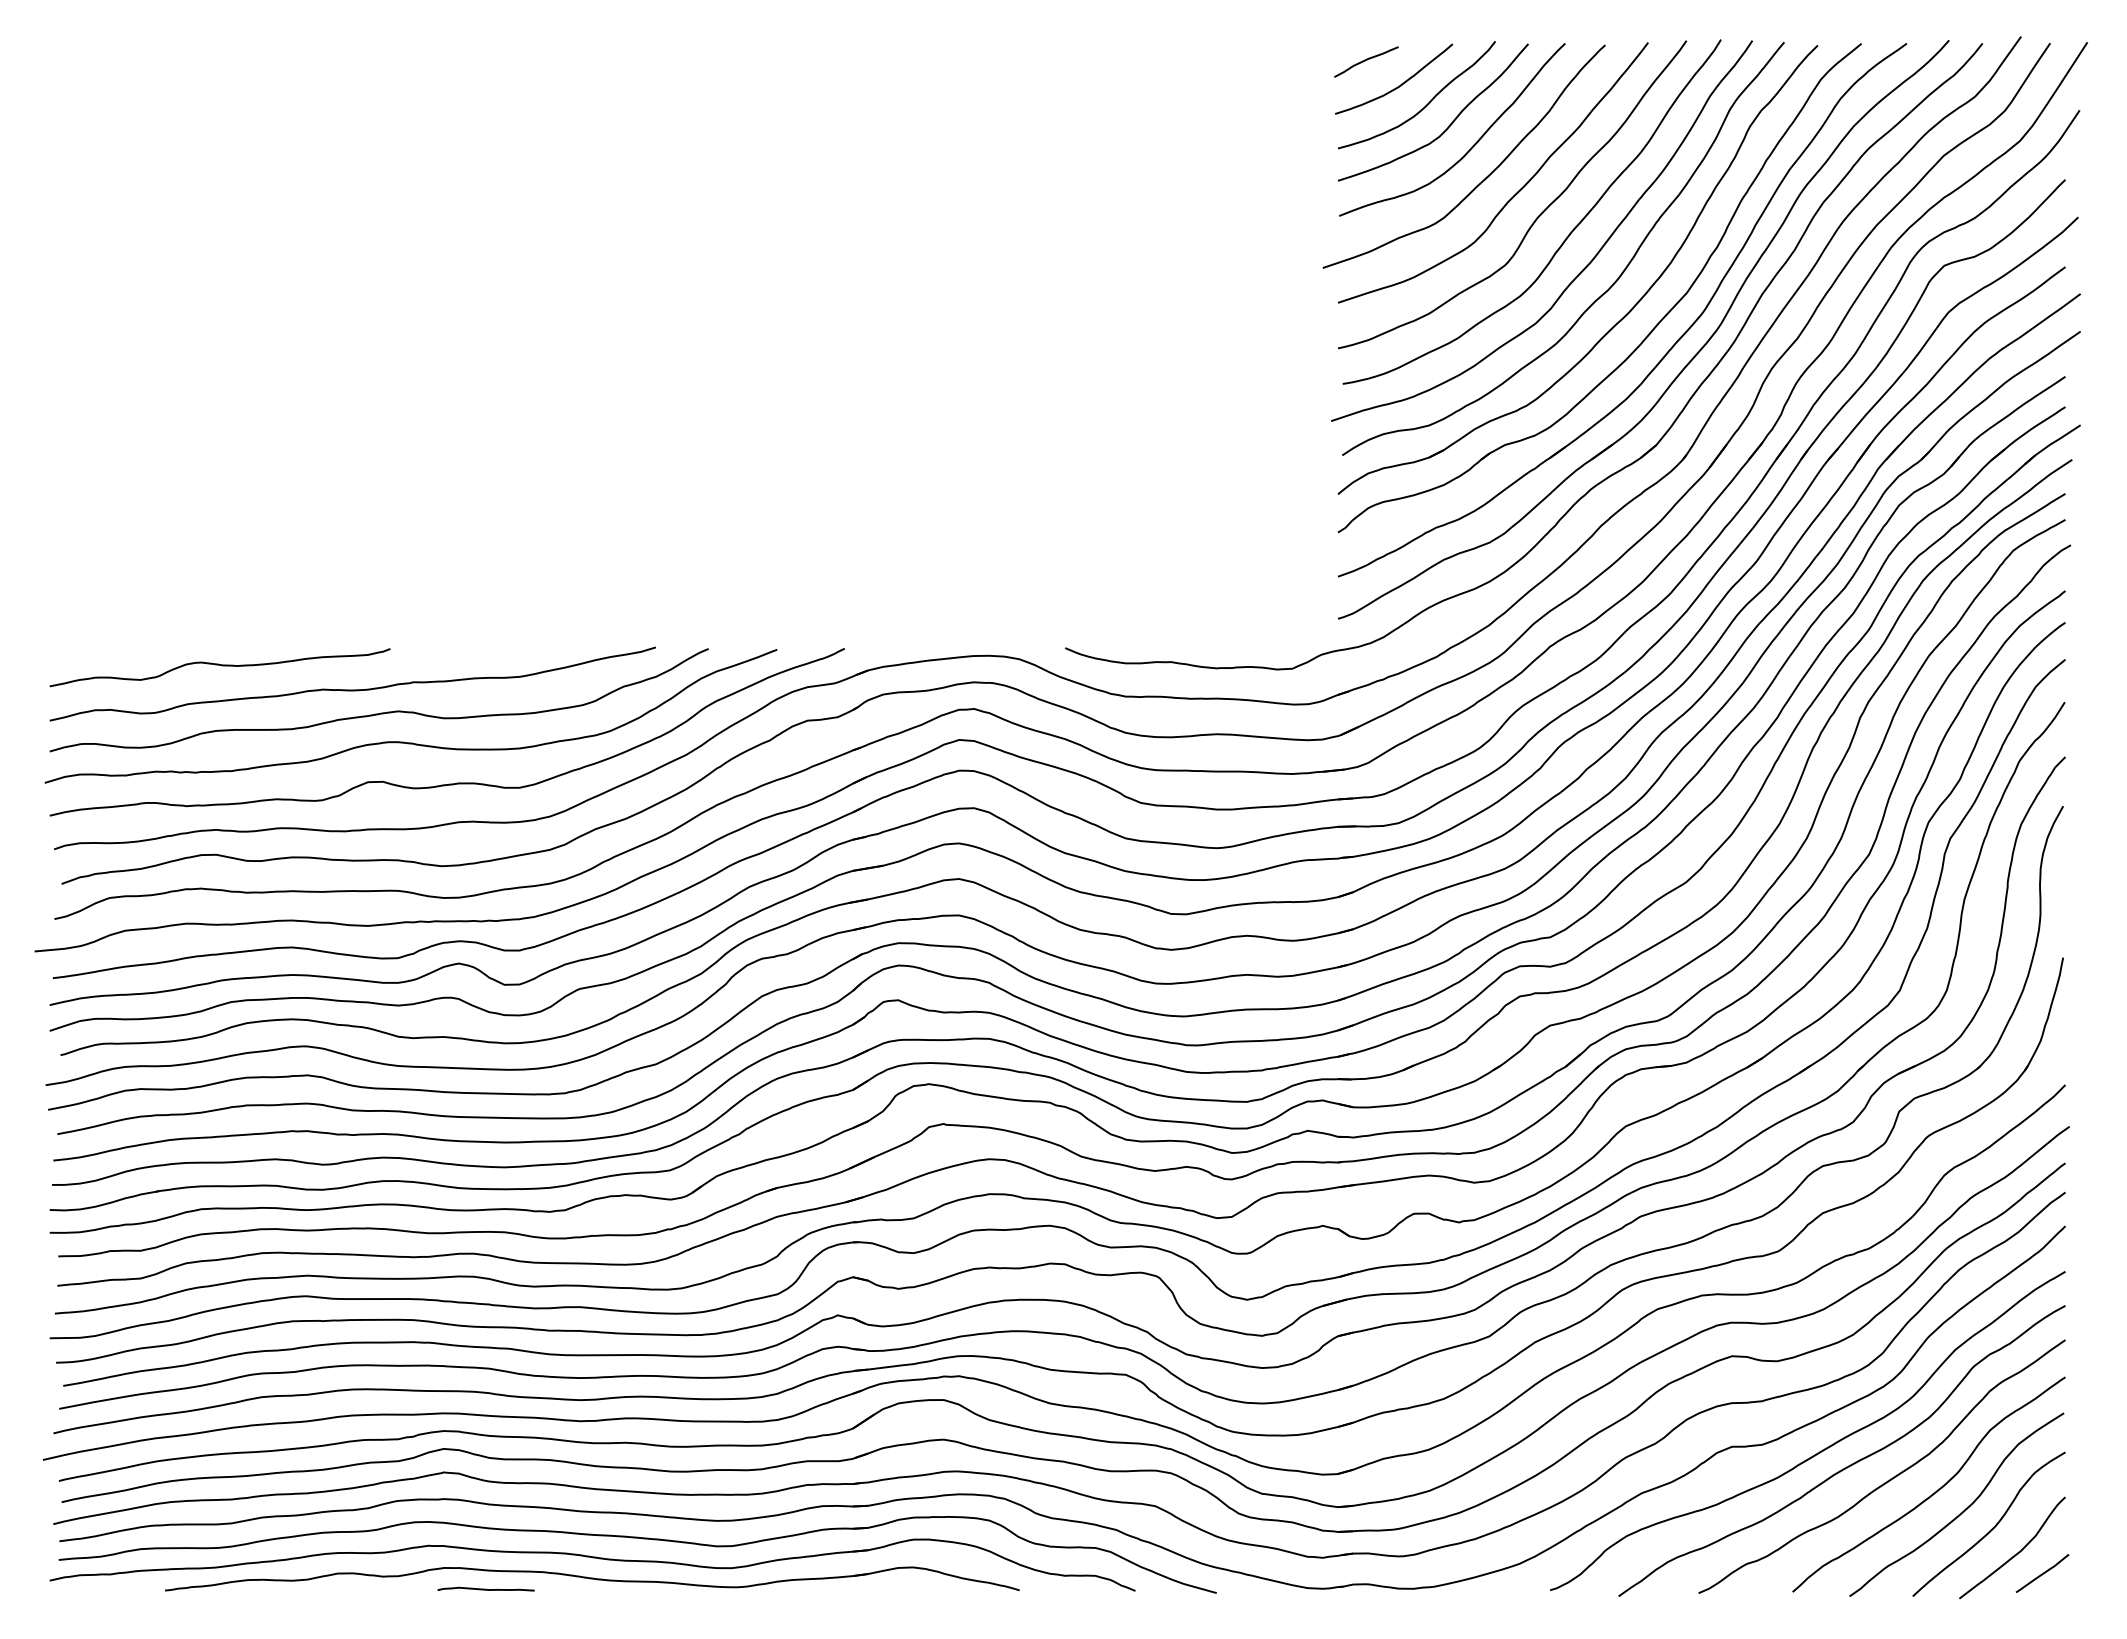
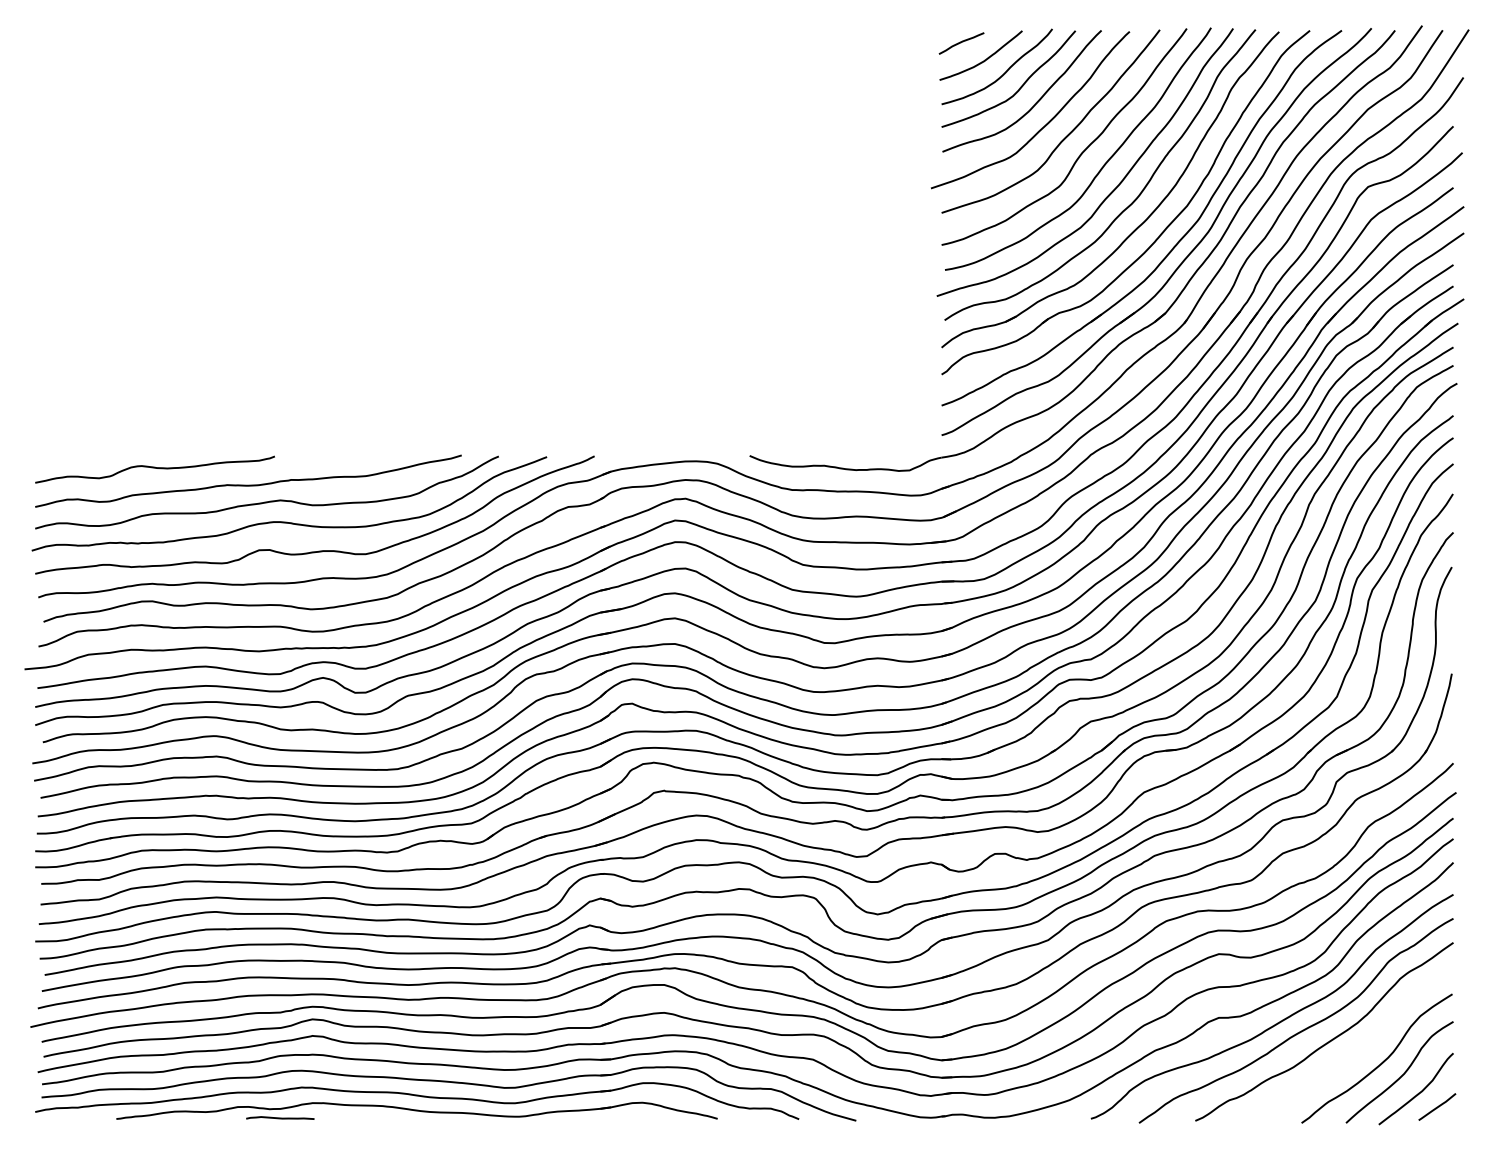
curve: (1933, 1492) -> (1360, 1050), removed
curve: (485, 1588) -> (279, 1117), moved

